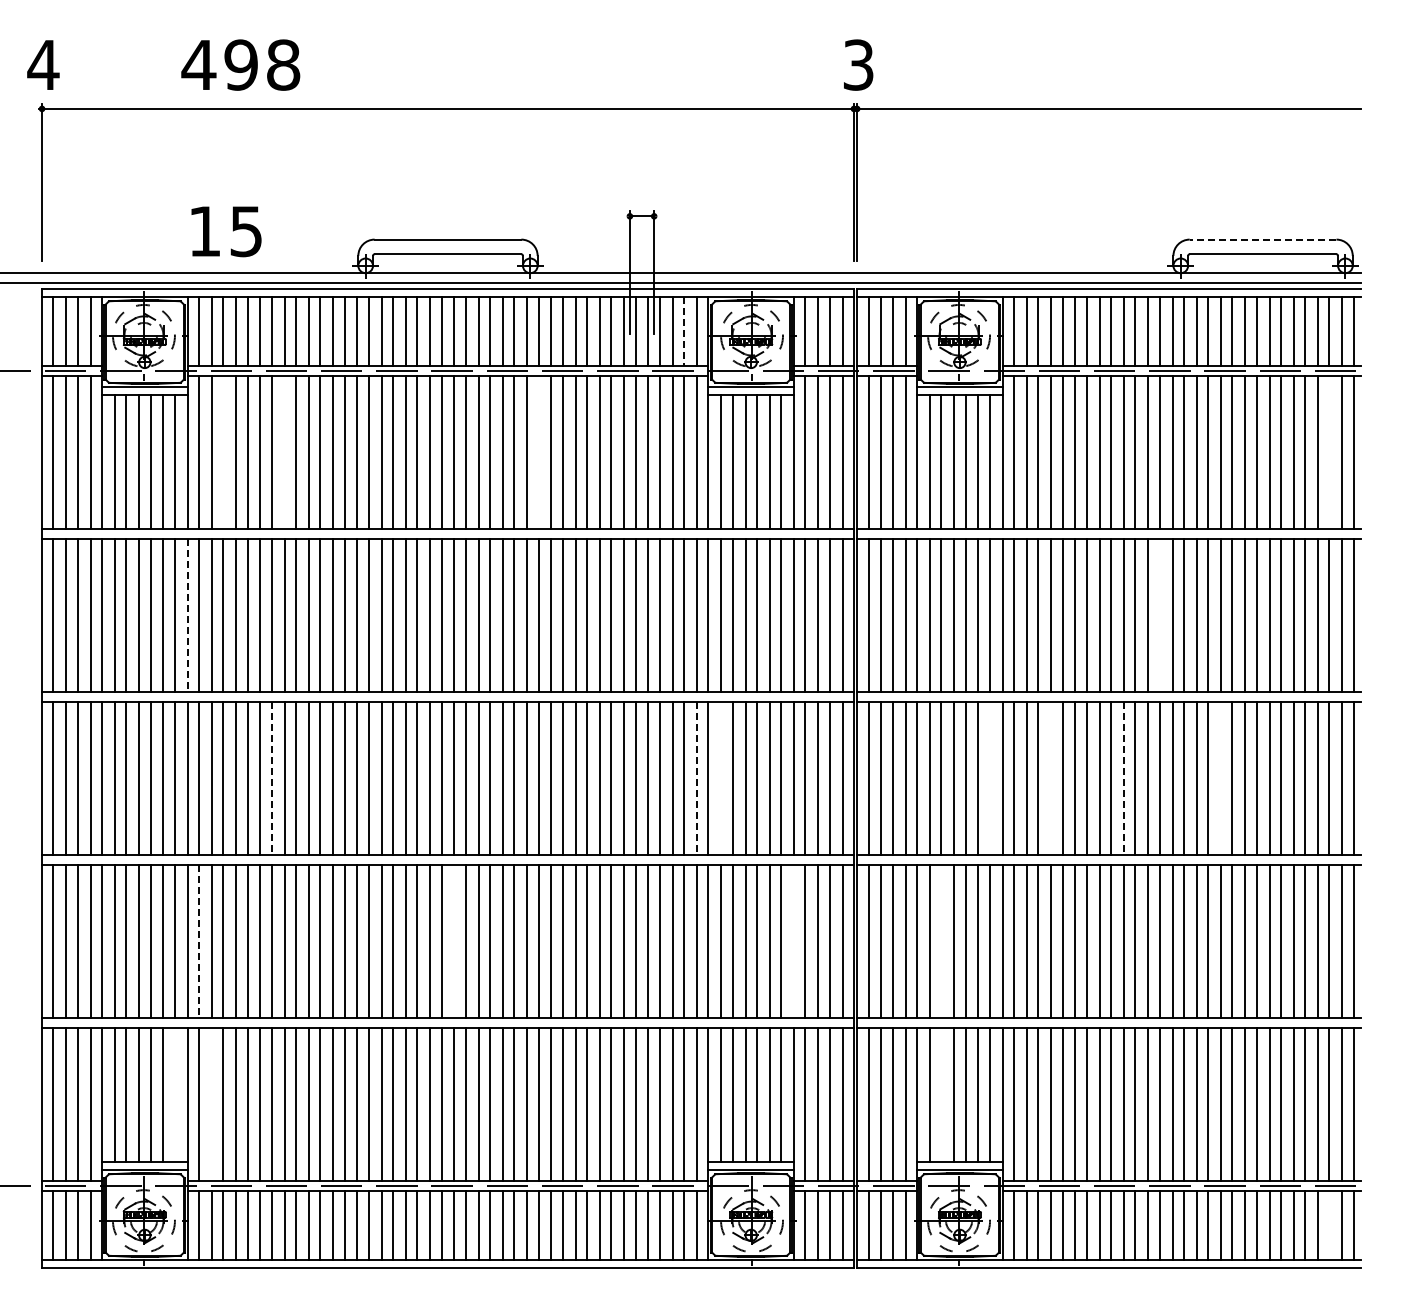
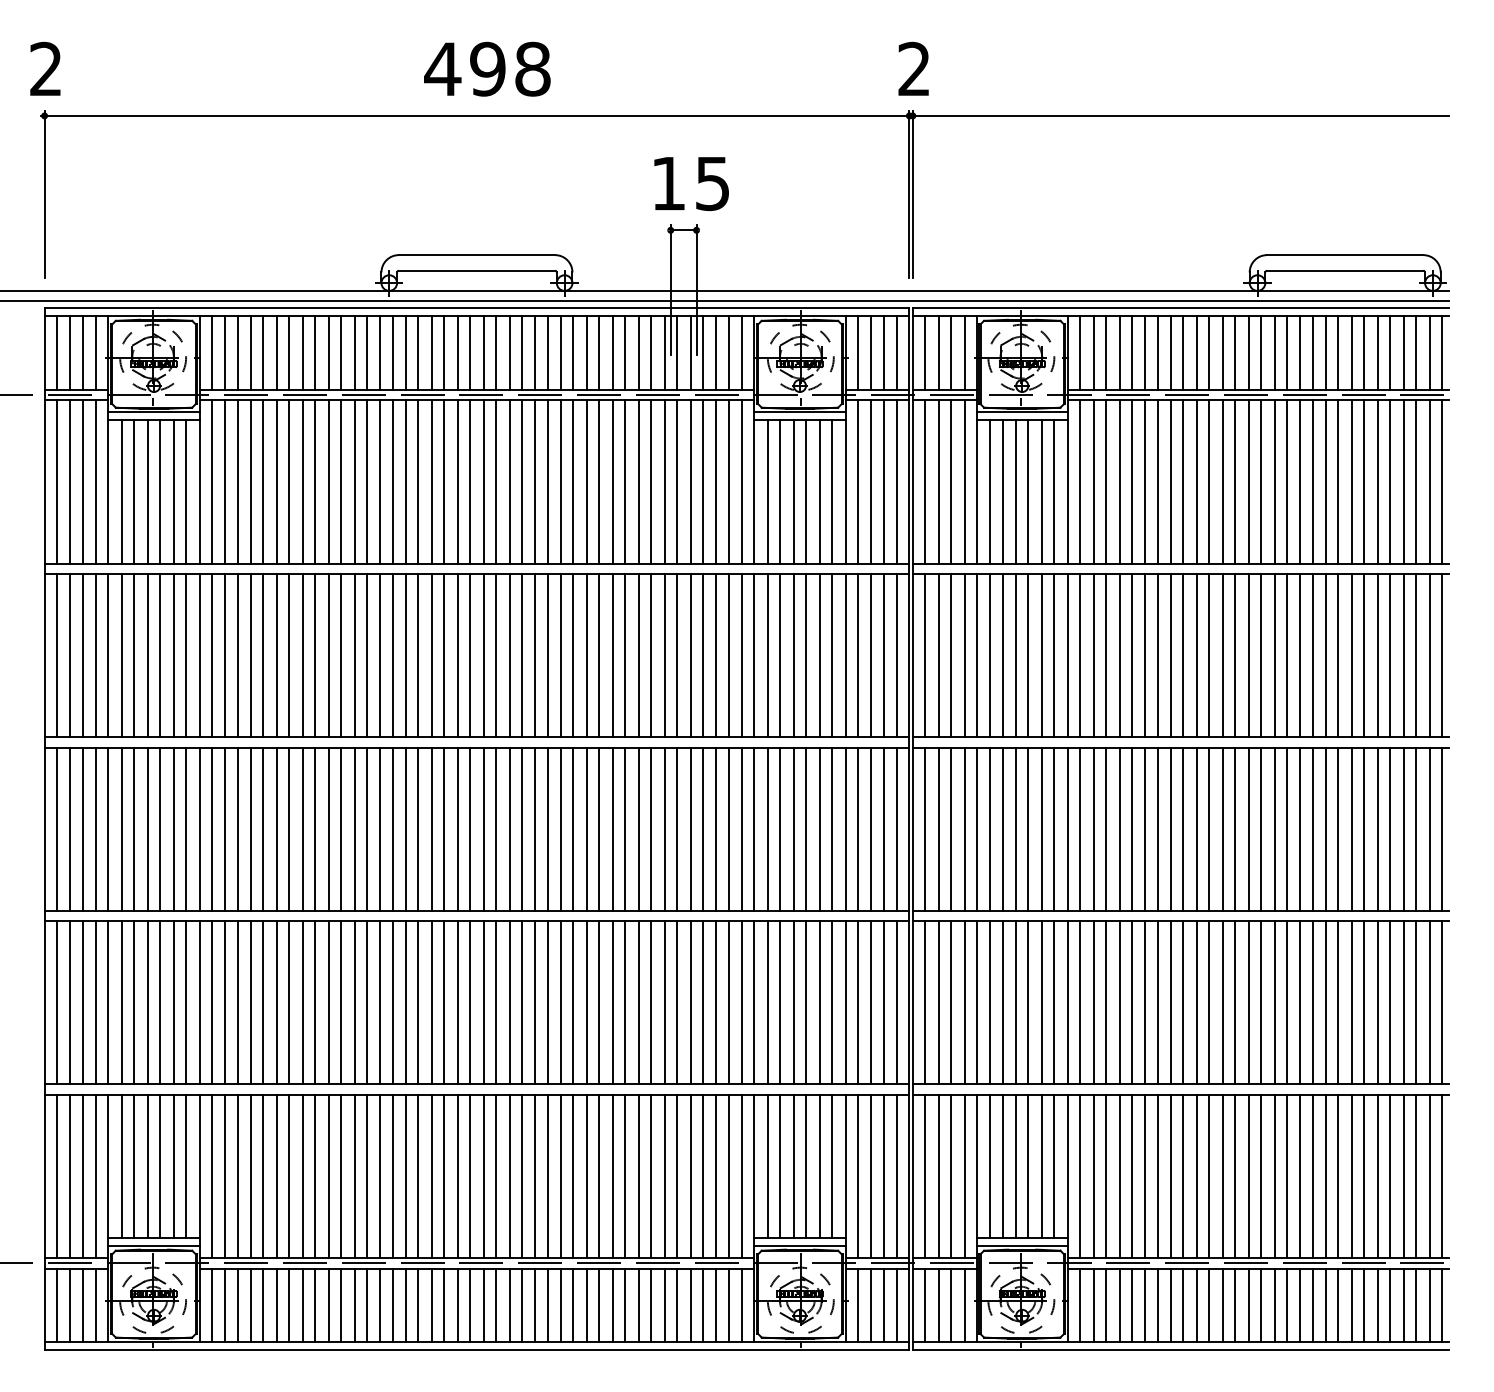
text: (43, 64) -> (46, 68), 4 -> 2
text: (240, 64) -> (487, 68), moved
text: (858, 64) -> (914, 68), 3 -> 2
text: (226, 231) -> (691, 183), moved
line: (1262, 239) -> (1344, 255), dashed -> solid
line: (684, 331) -> (728, 353), dashed -> solid
line: (223, 452) -> (237, 481), added
line: (284, 452) -> (302, 481), added
line: (538, 452) -> (573, 481), added
line: (1329, 452) -> (1415, 481), added
line: (187, 615) -> (199, 655), dashed -> solid
line: (1159, 615) -> (1234, 655), added
line: (271, 778) -> (288, 829), dashed -> solid
line: (696, 778) -> (741, 829), dashed -> solid
line: (721, 778) -> (768, 829), added
line: (989, 778) -> (1053, 829), added
line: (1051, 778) -> (1119, 829), added
line: (1123, 778) -> (1196, 829), dashed -> solid
line: (1221, 778) -> (1300, 829), added
line: (199, 941) -> (212, 1002), dashed -> solid
line: (454, 941) -> (483, 1002), added
line: (793, 941) -> (844, 1002), added
line: (941, 941) -> (1002, 1002), added
line: (174, 1094) -> (185, 1165), added
line: (941, 1094) -> (1002, 1165), added
line: (211, 1104) -> (225, 1176), added
line: (1329, 1225) -> (1415, 1305), added

